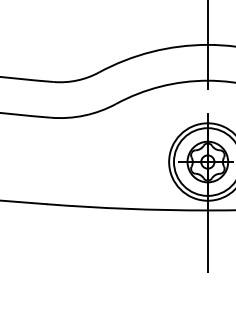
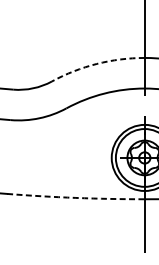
arc: (151, 51) -> (96, 63), solid -> dashed
arc: (127, 208) -> (76, 197), solid -> dashed

